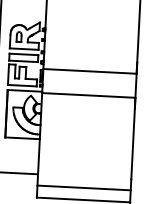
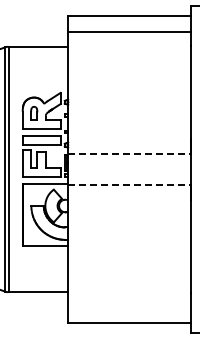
line: (90, 71) -> (130, 153), solid -> dashed
line: (89, 95) -> (130, 185), solid -> dashed
line: (84, 188) -> (129, 307), removed

